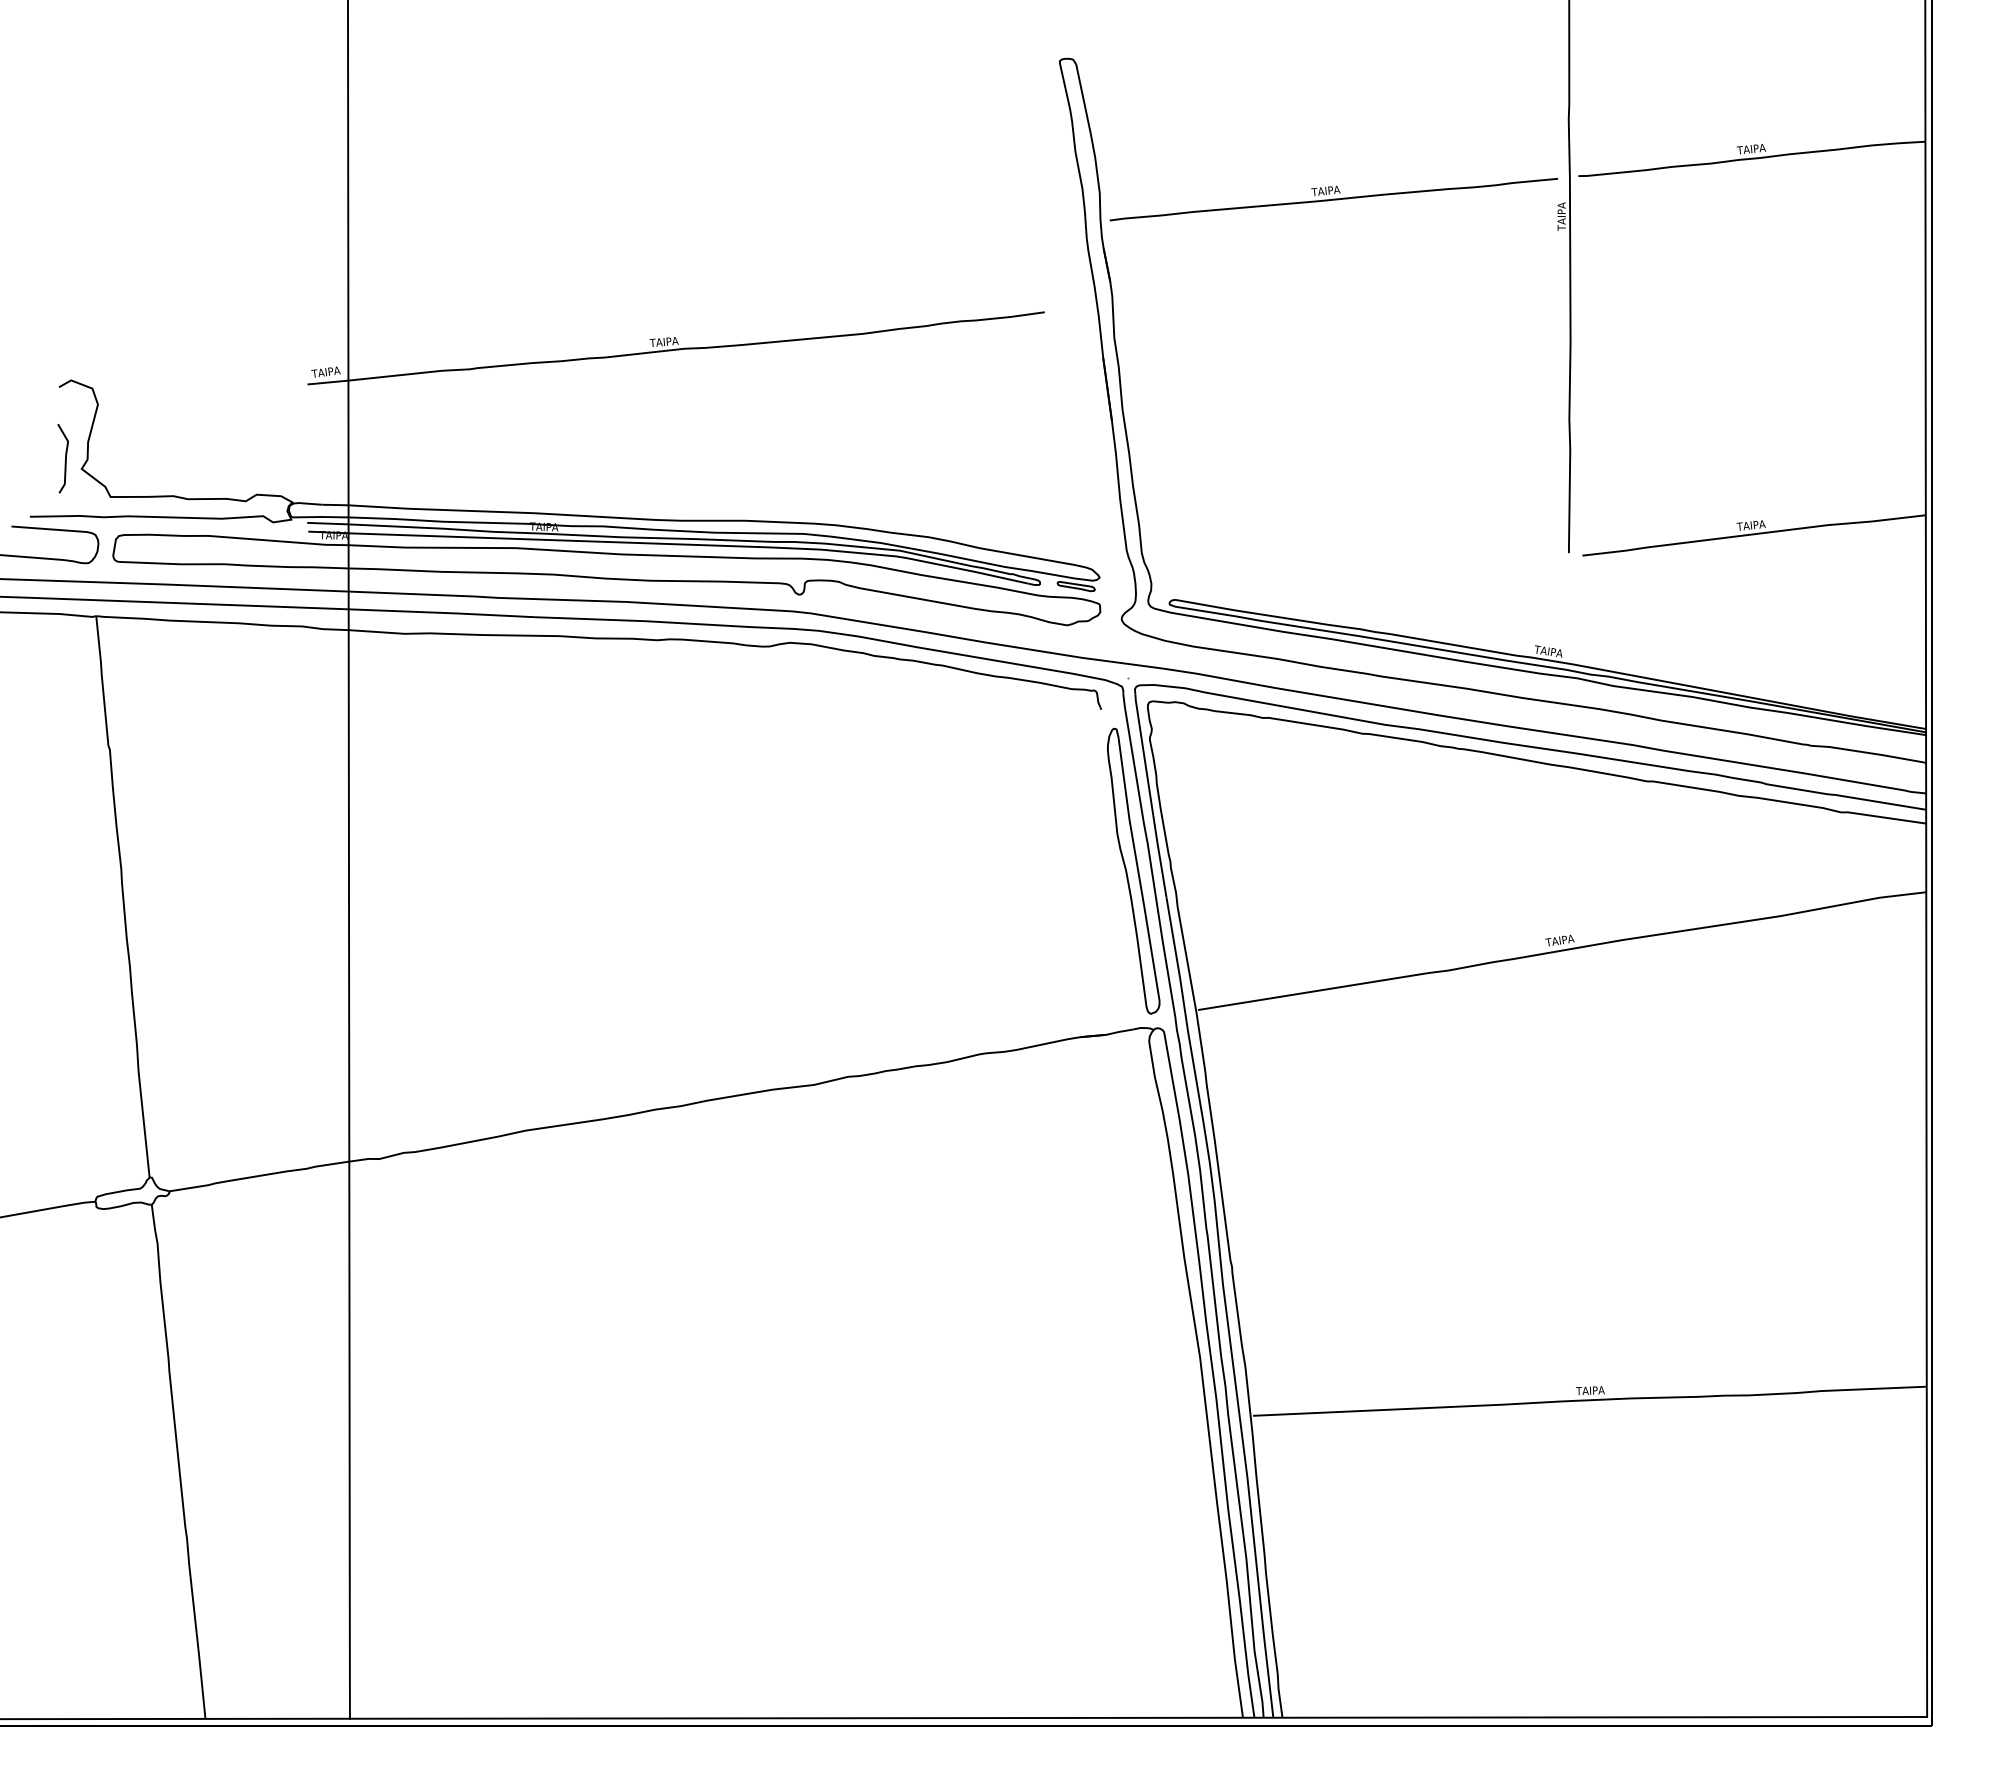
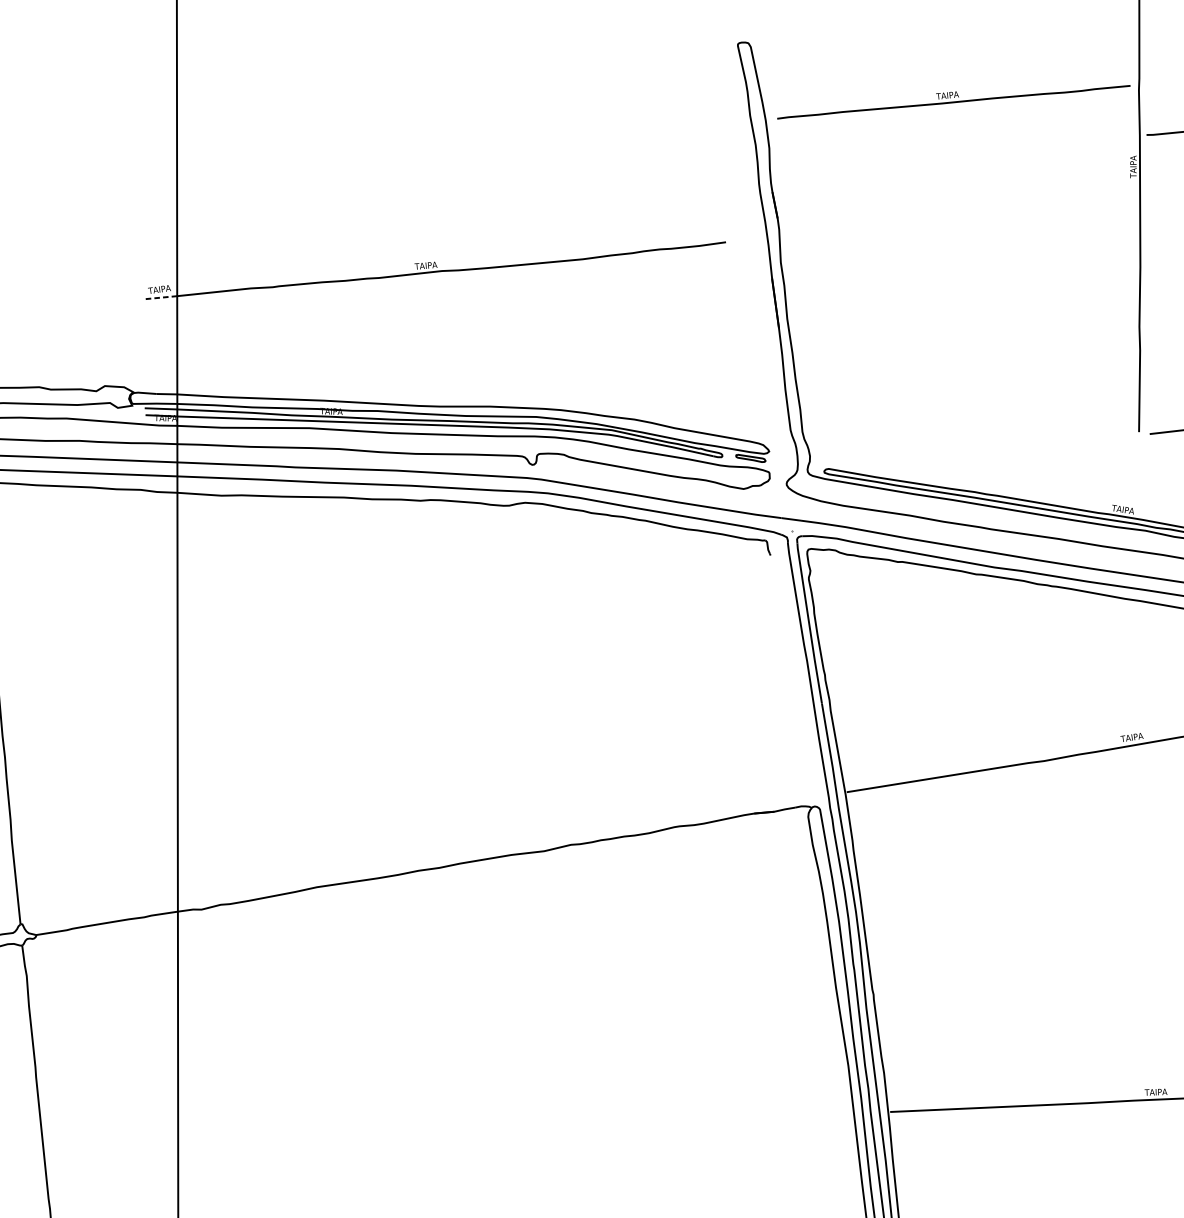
part: (1333, 199) -> (953, 102), moved
line: (327, 382) -> (160, 297), solid -> dashed
part: (1133, 871) -> (795, 683), removed

